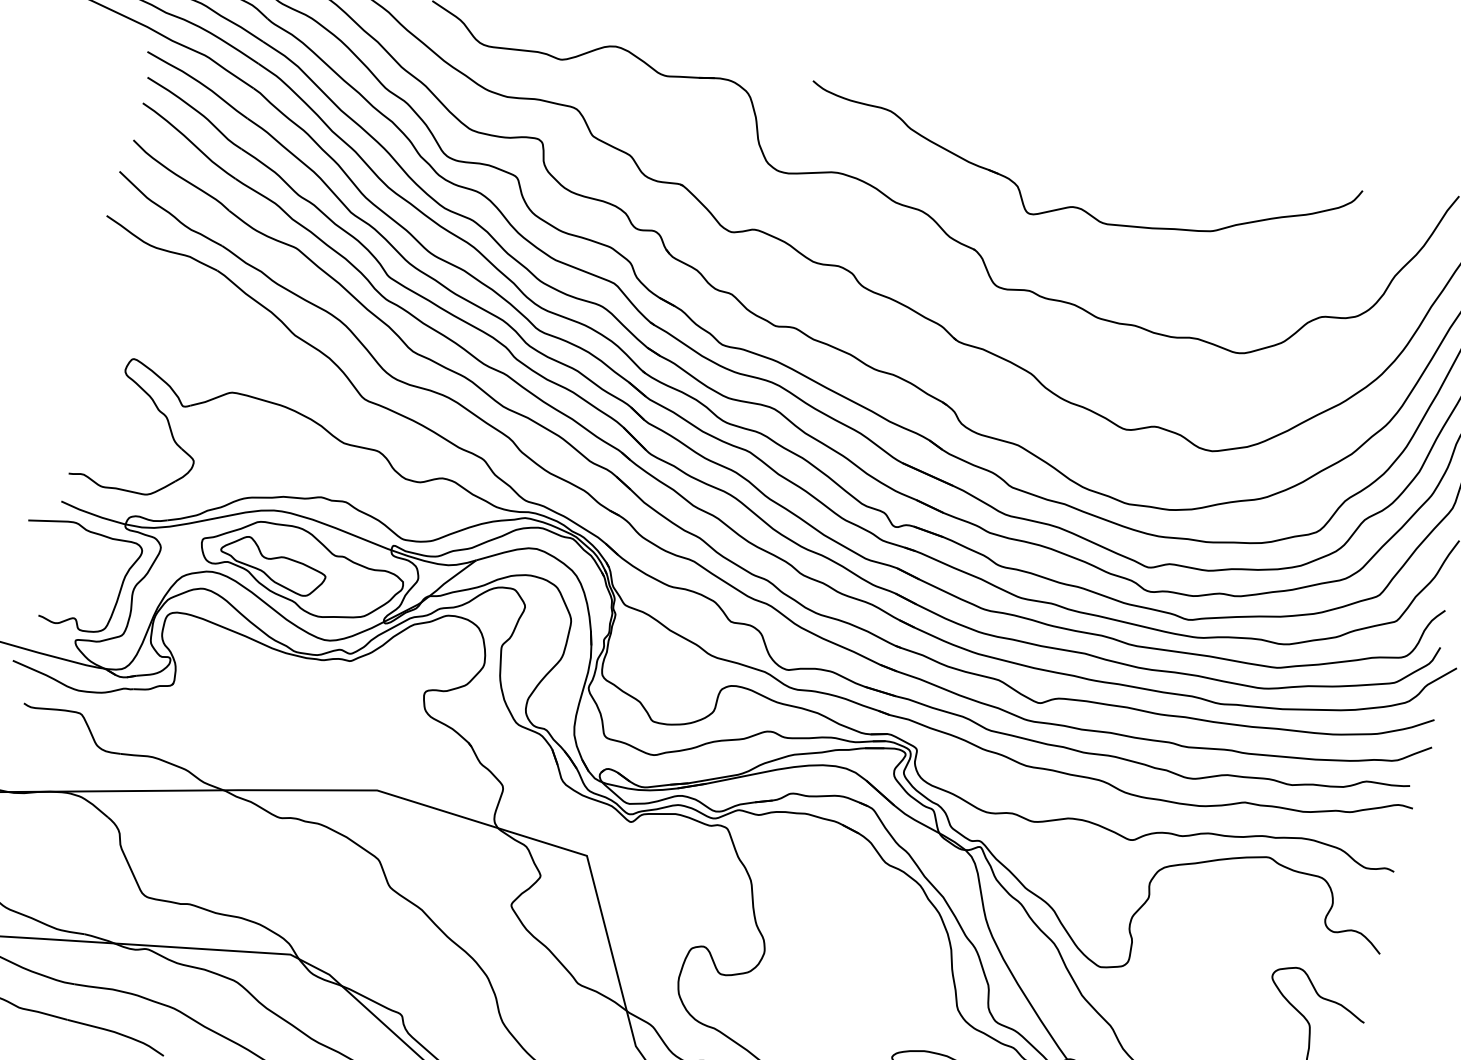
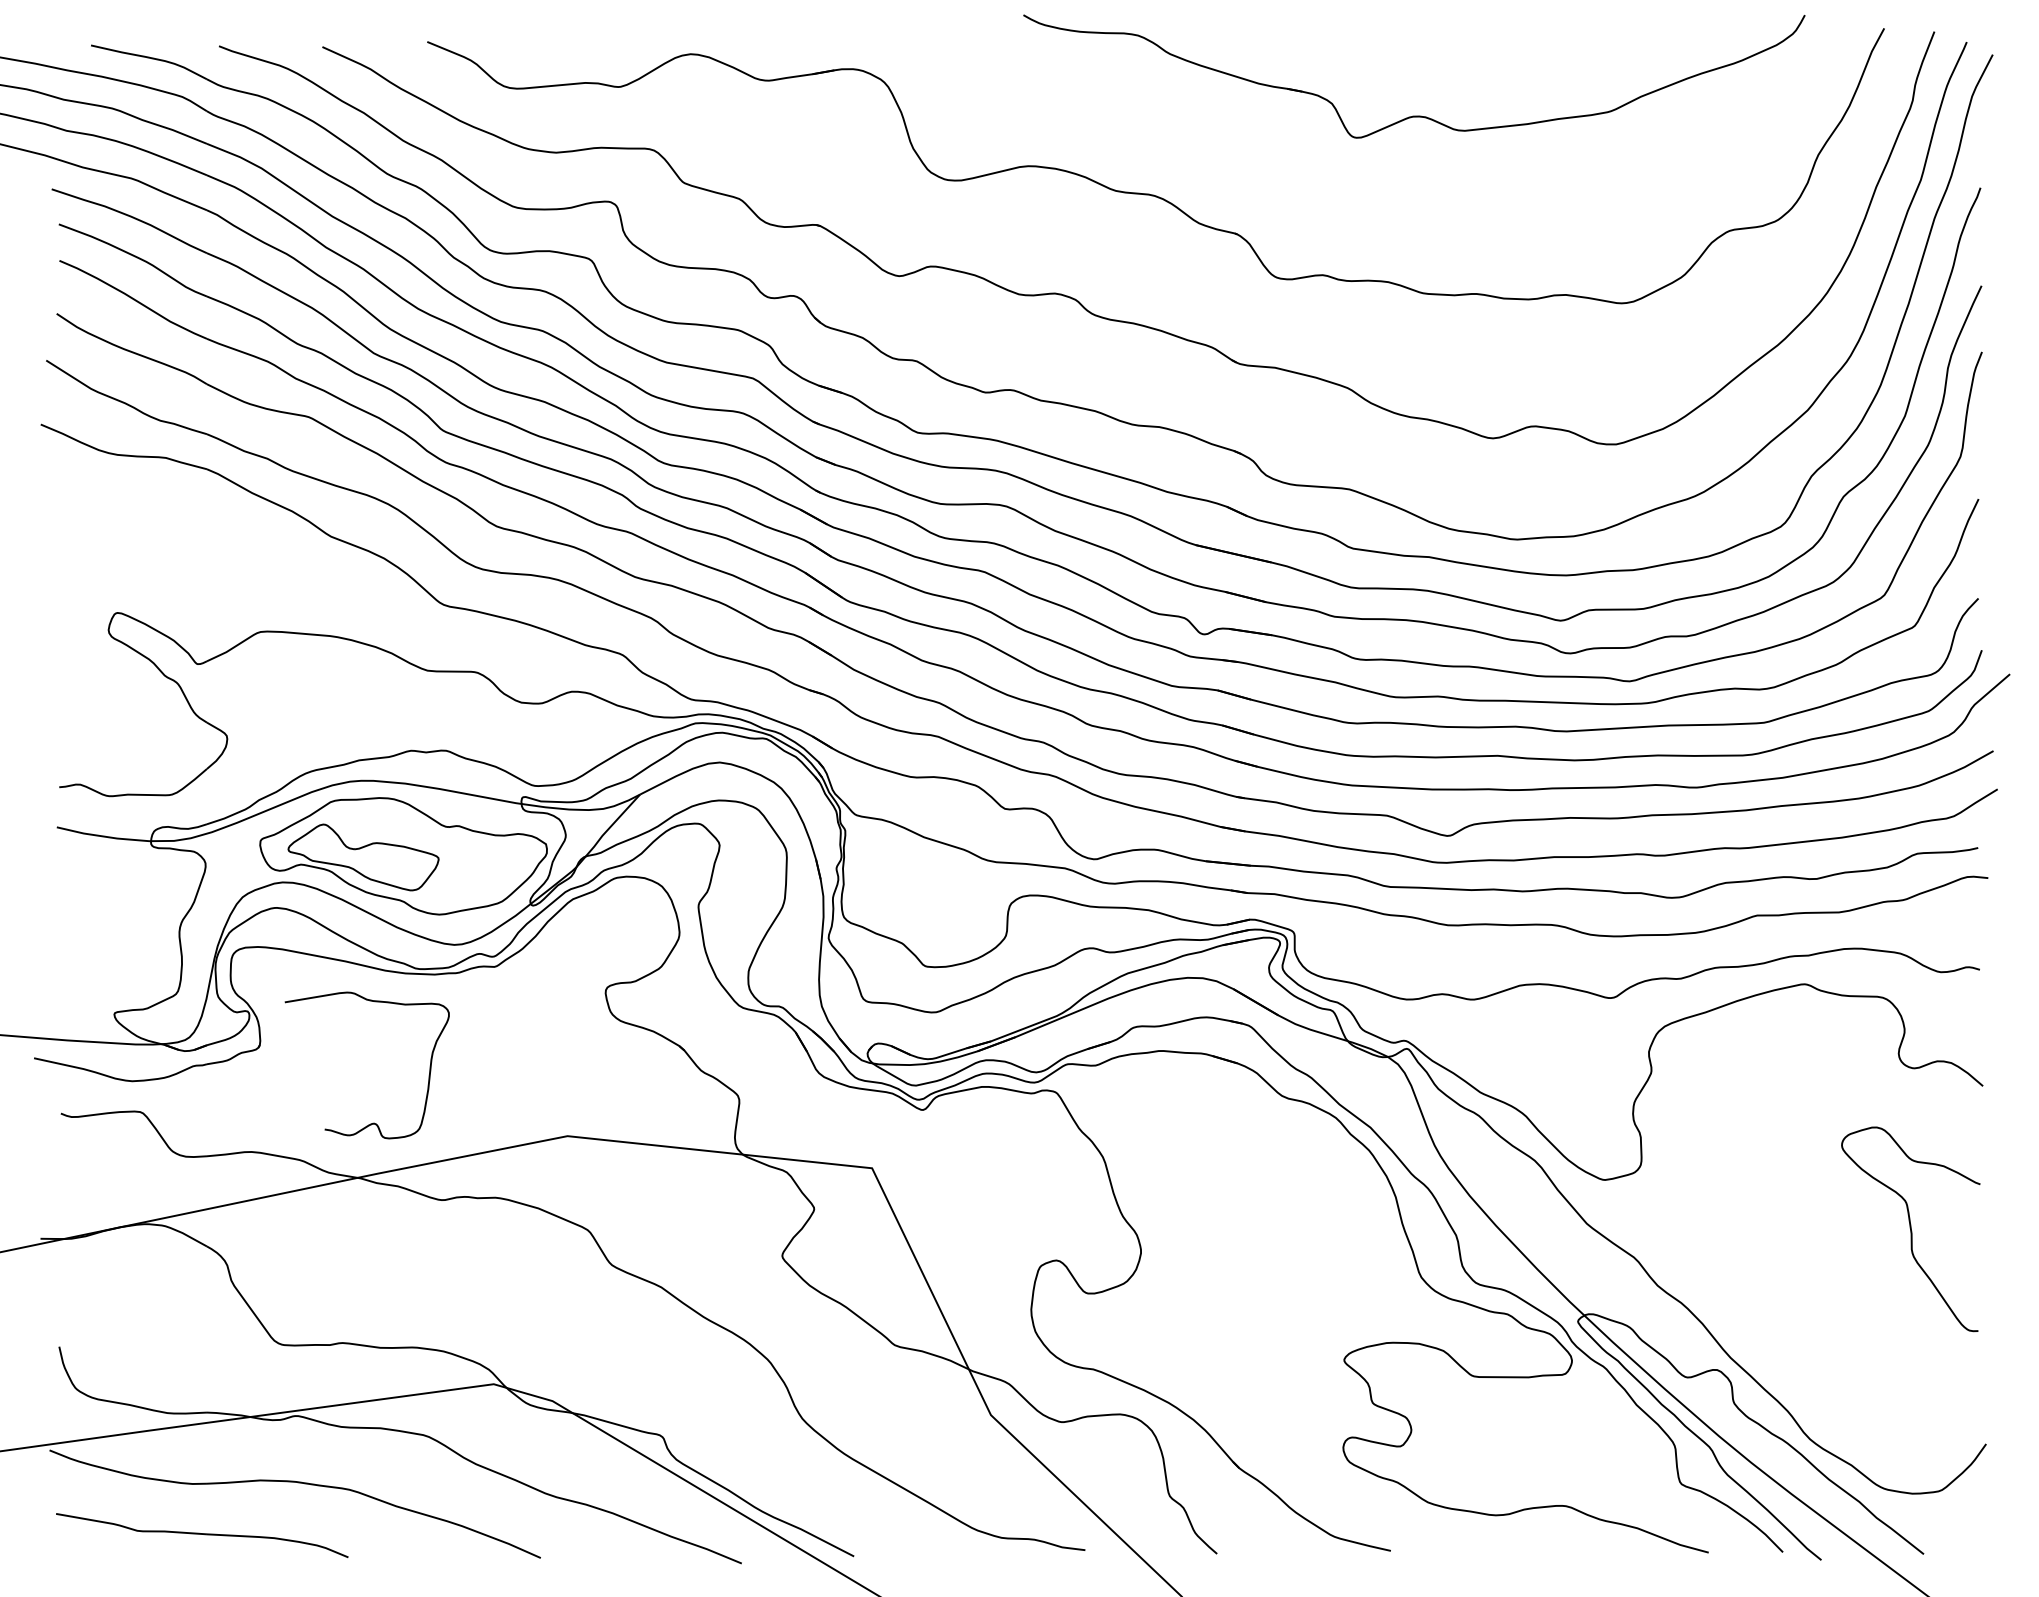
part: (1074, 206) -> (1414, 115), moved
curve: (73, 617) -> (373, 1122), moved

